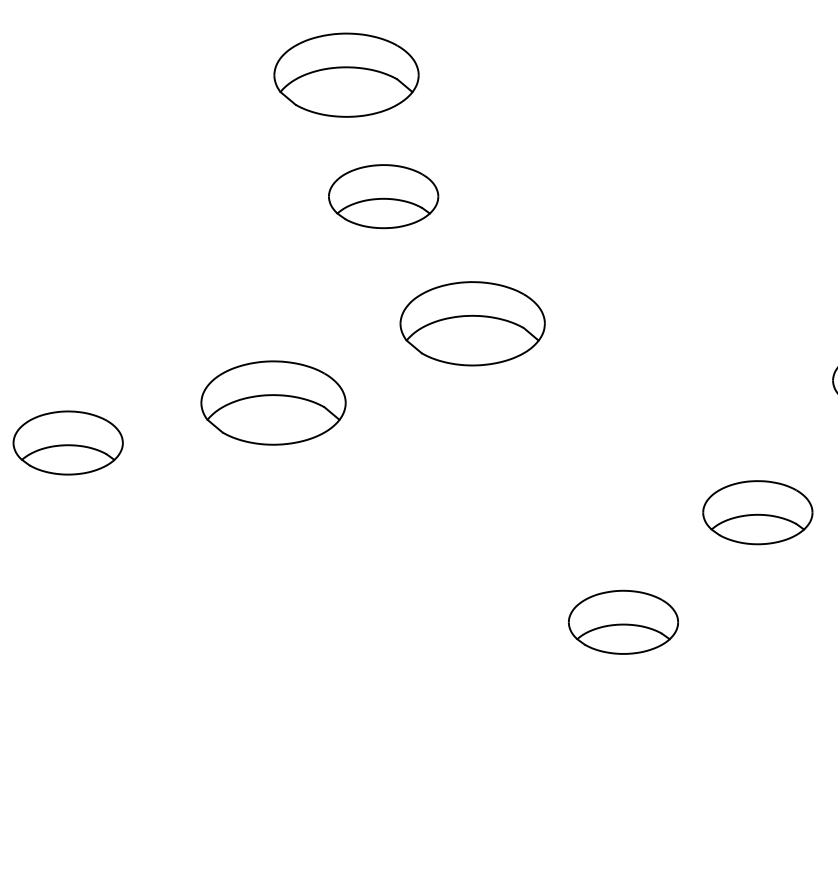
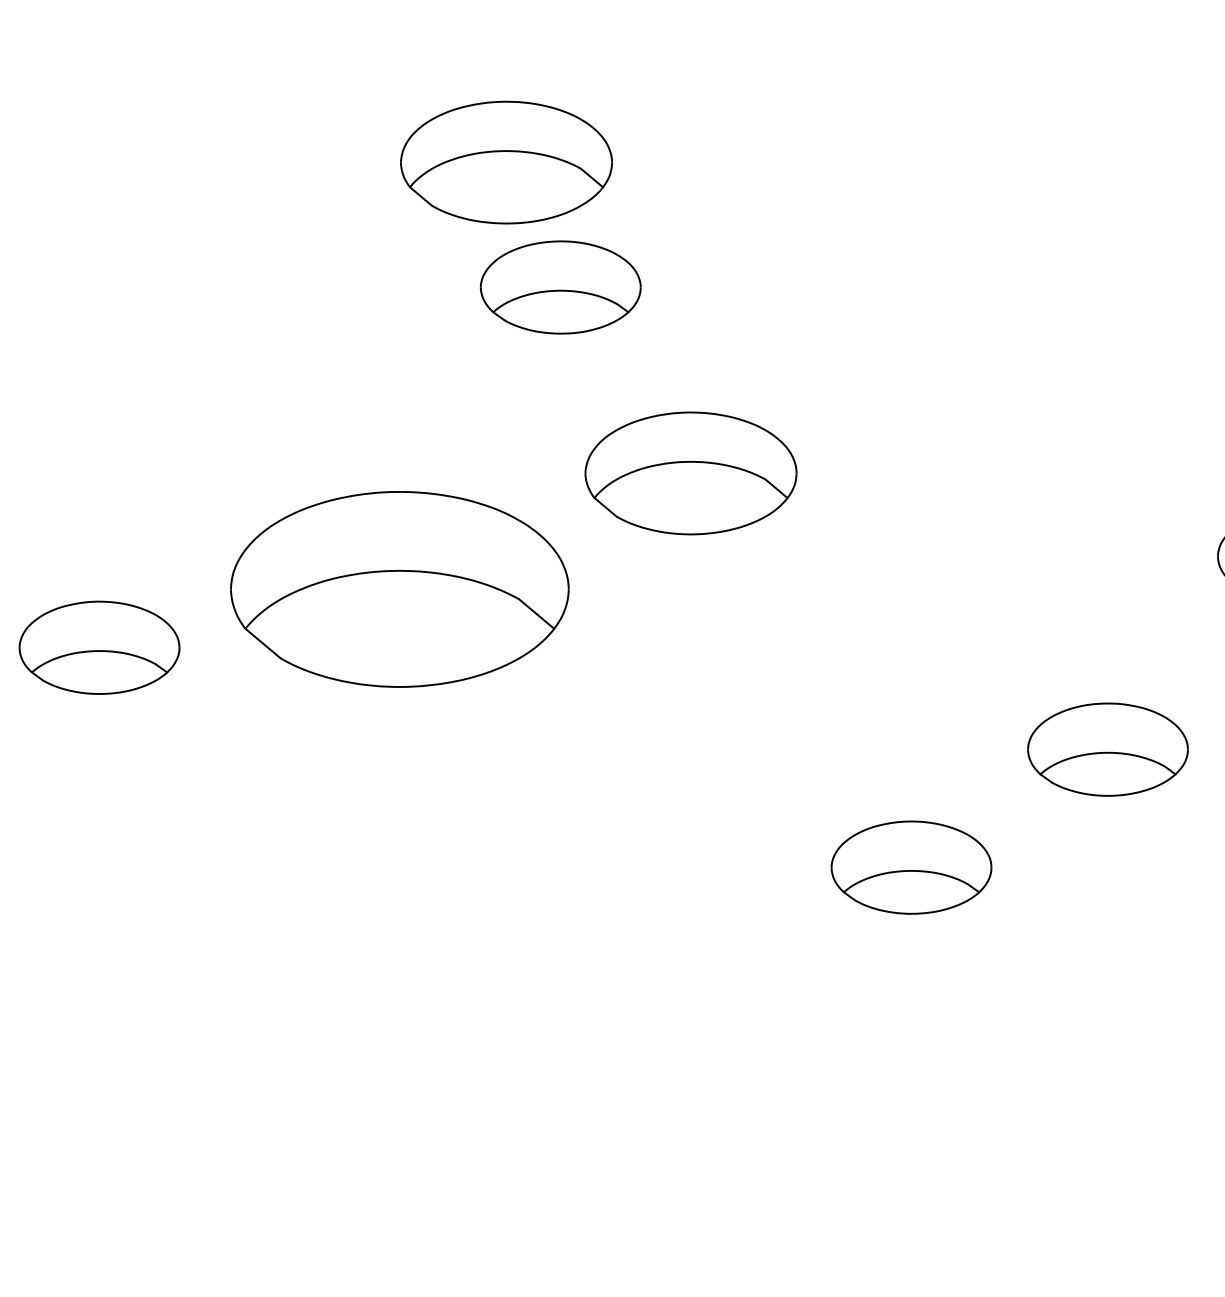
part: (346, 74) -> (506, 161), moved
part: (273, 402) -> (399, 588), size x1.6
part: (623, 621) -> (911, 866), moved

